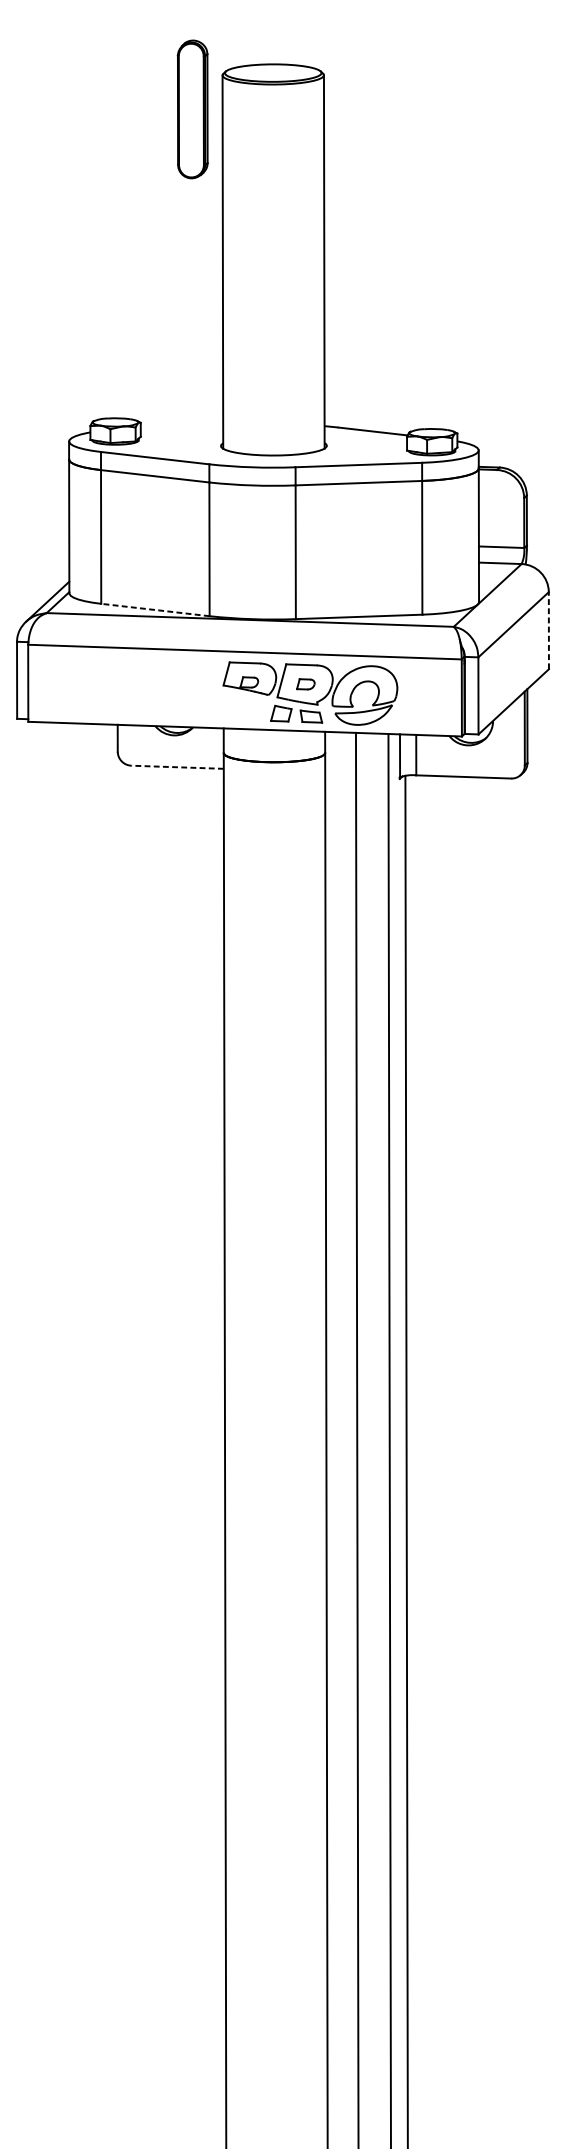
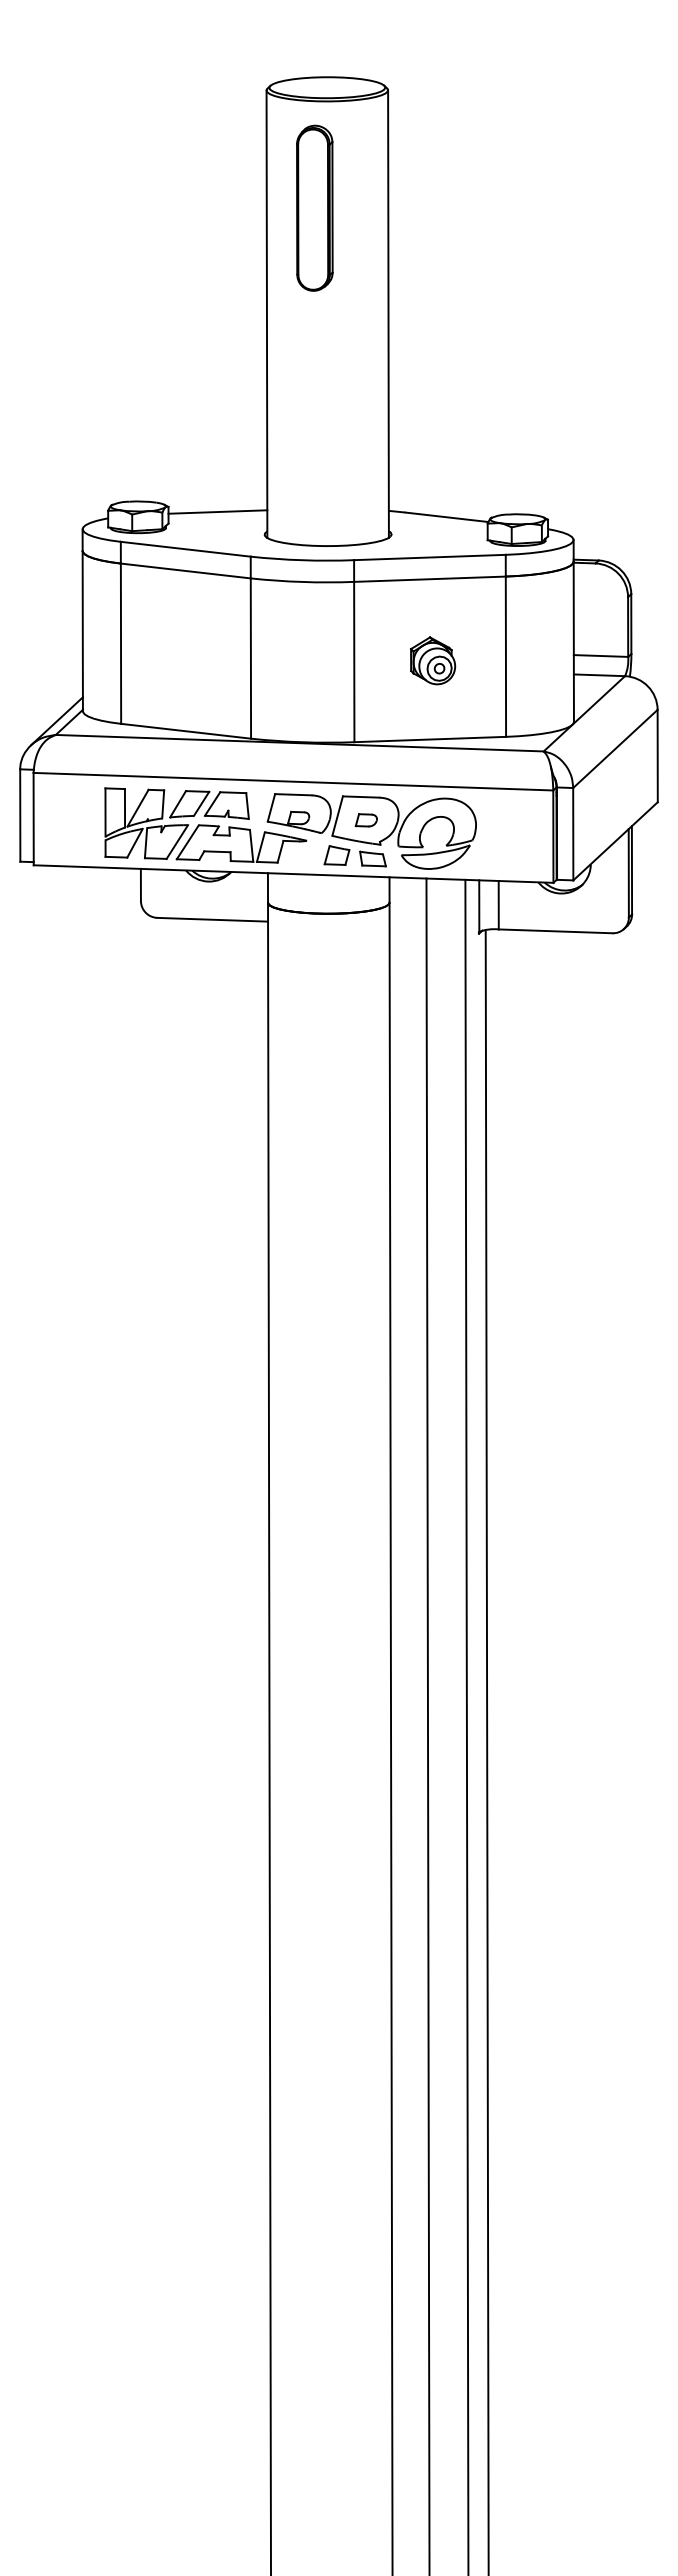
part: (192, 108) -> (314, 207), moved
line: (181, 426) -> (217, 511), added
part: (361, 550) -> (433, 660), added
line: (154, 610) -> (185, 731), dashed -> solid
line: (548, 630) -> (657, 755), dashed -> solid
part: (171, 688) -> (205, 825), added
line: (177, 767) -> (212, 919), dashed -> solid

